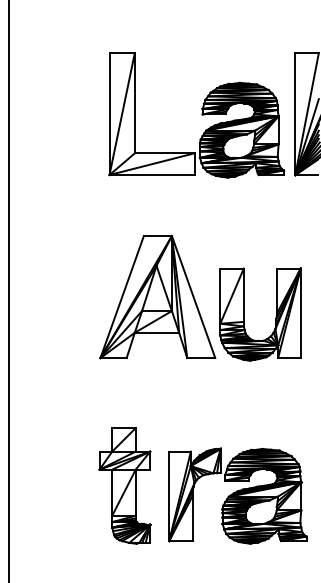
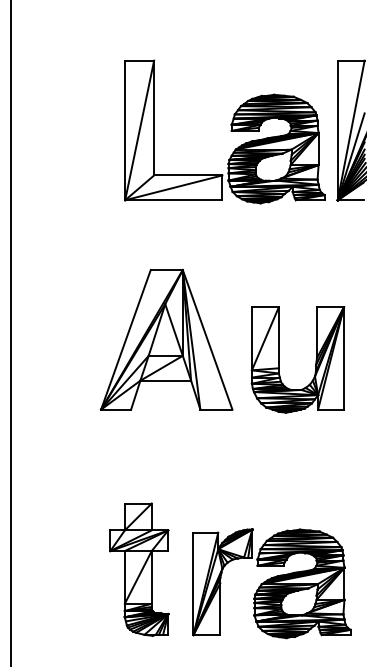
part: (157, 296) -> (166, 339), moved
part: (124, 485) -> (138, 569), moved
part: (237, 495) -> (271, 582), moved

